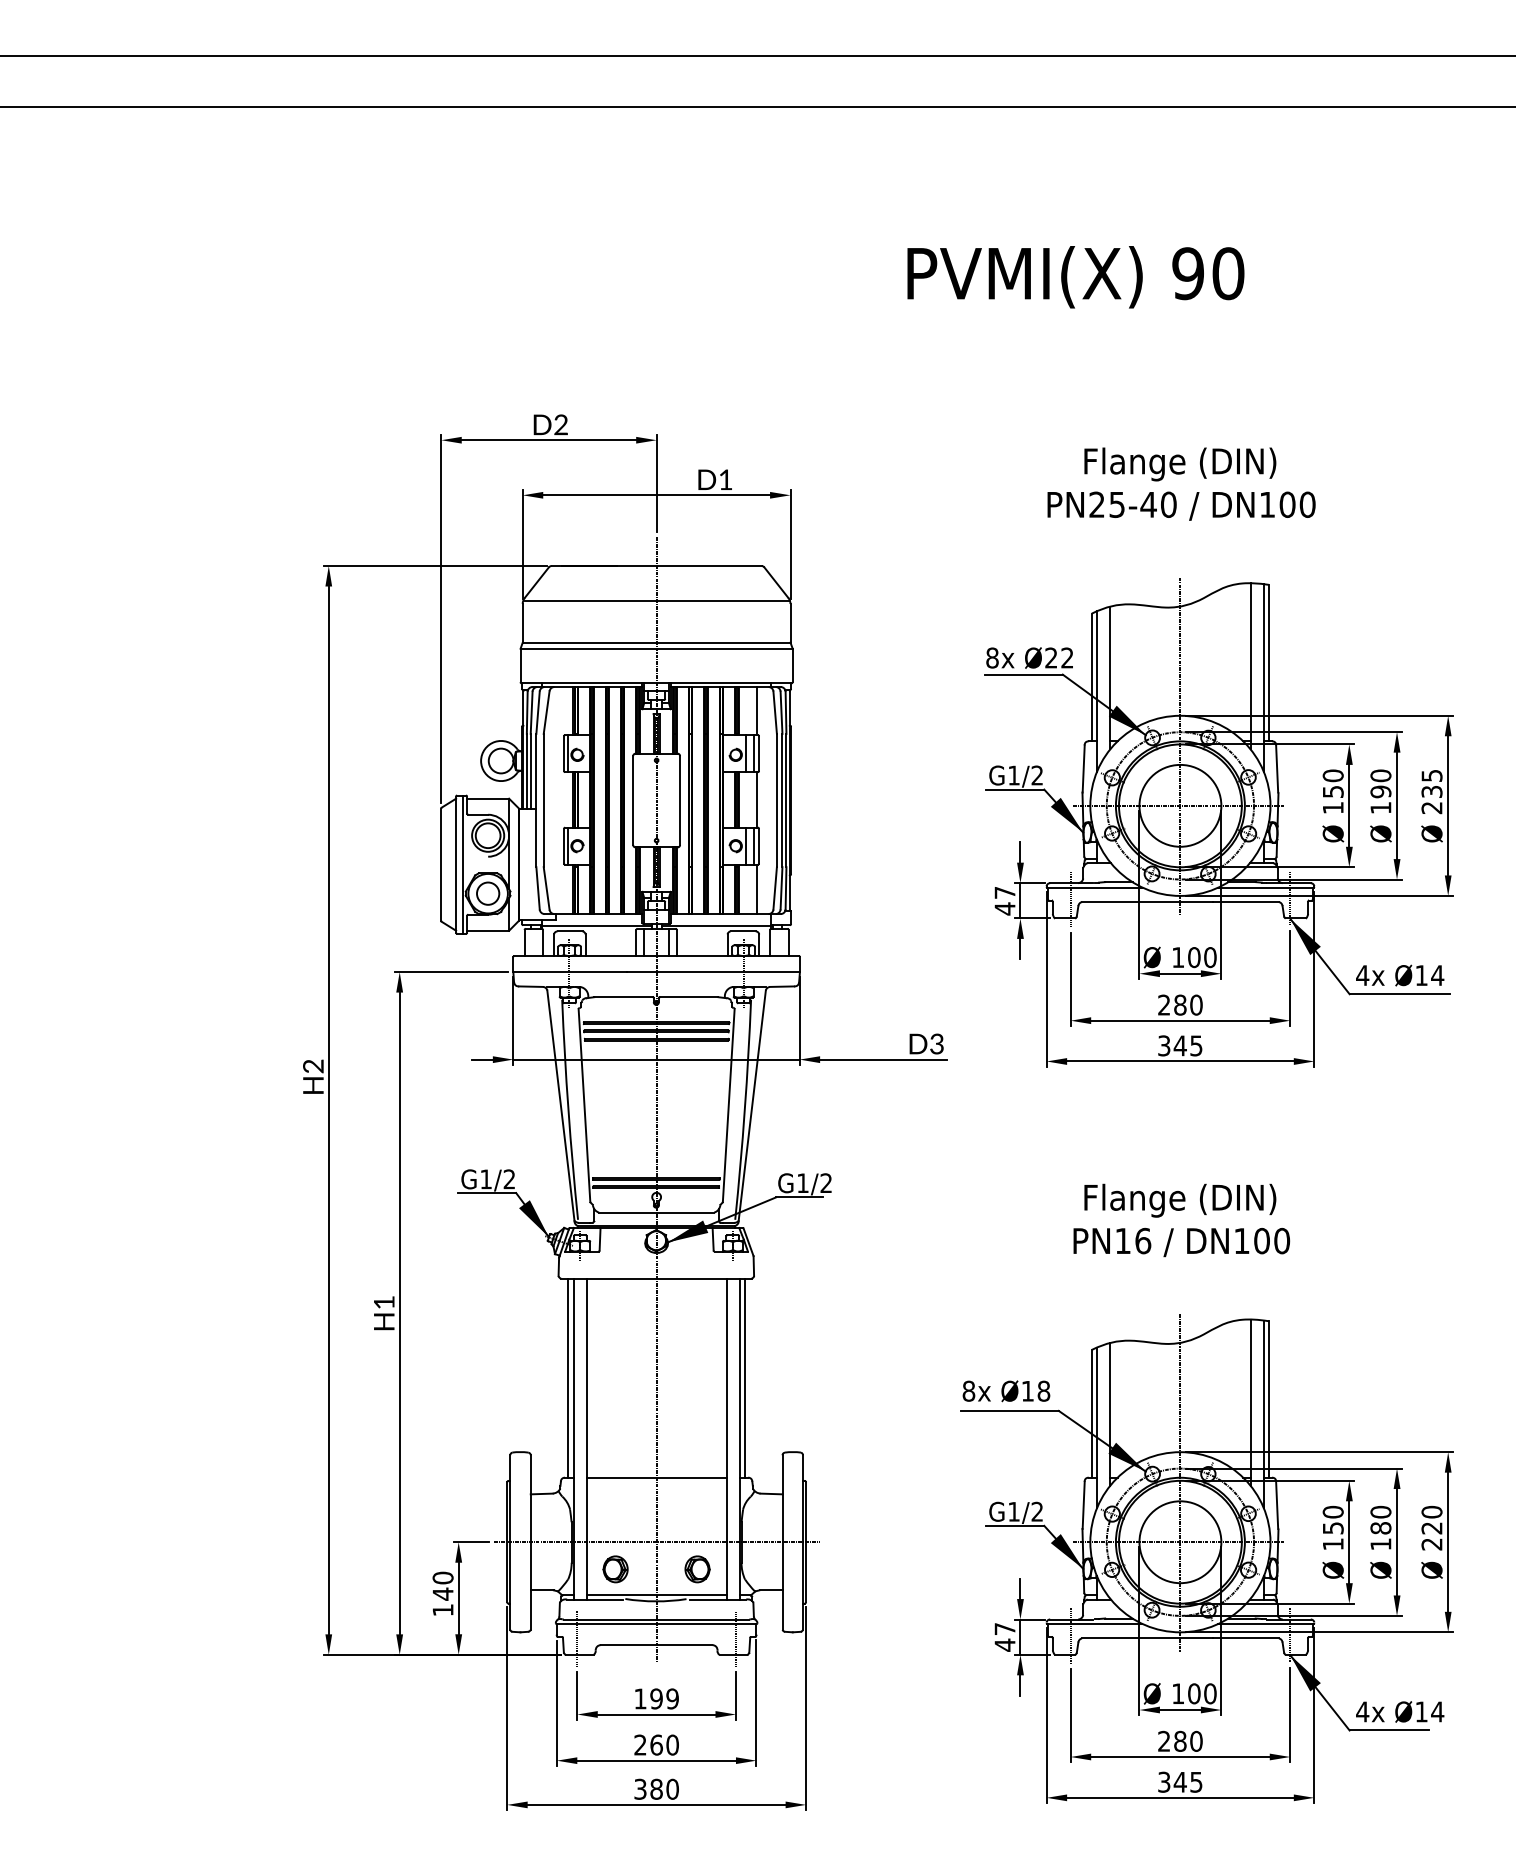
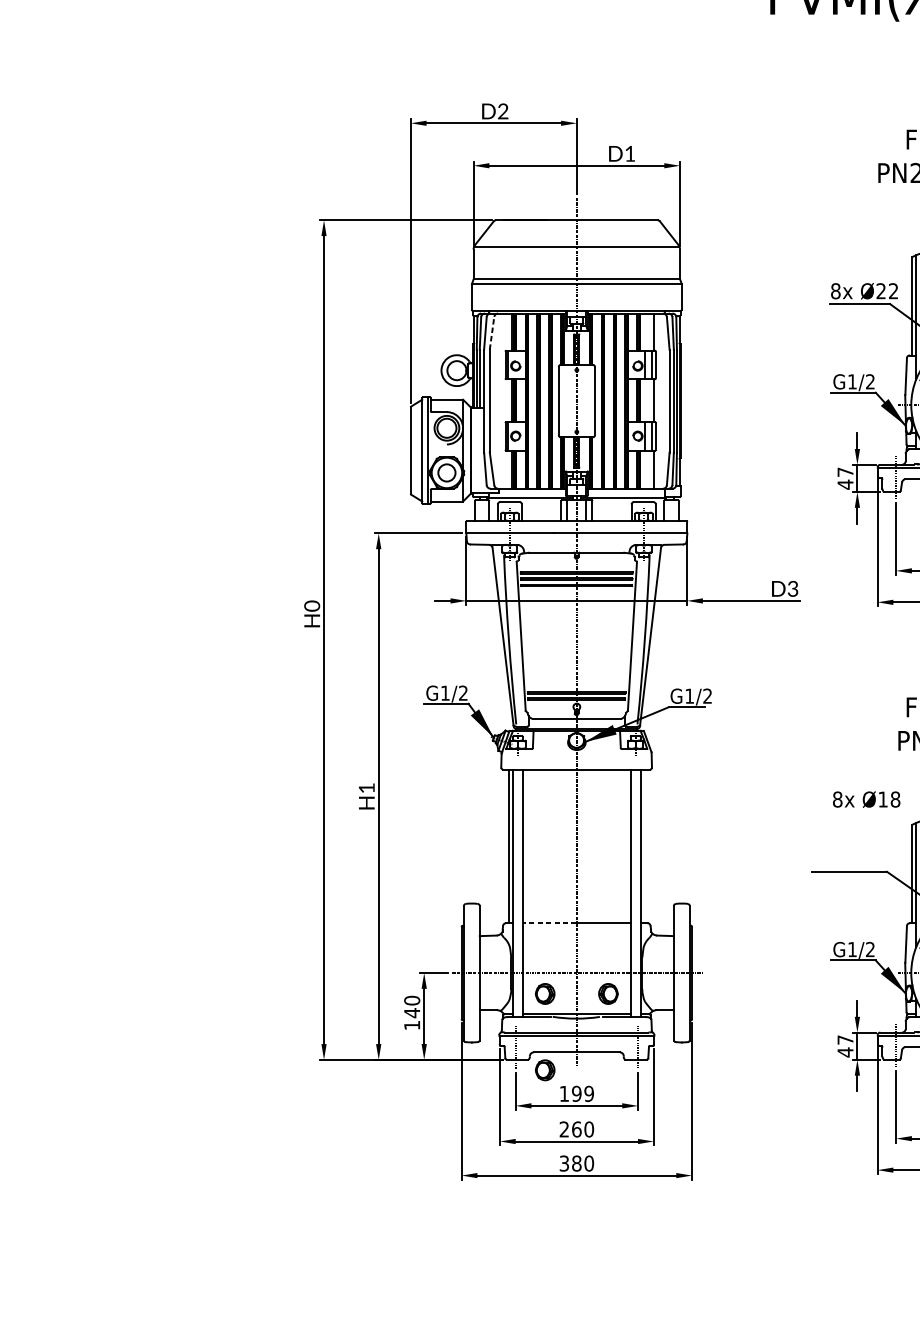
line: (546, 712) -> (491, 333), solid -> dashed
text: (313, 1066) -> (312, 606), H2 -> H0
line: (745, 1377) -> (645, 846), removed
text: (1006, 1391) -> (866, 799), moved
line: (621, 1477) -> (549, 923), solid -> dashed
part: (615, 1668) -> (545, 1070), added

